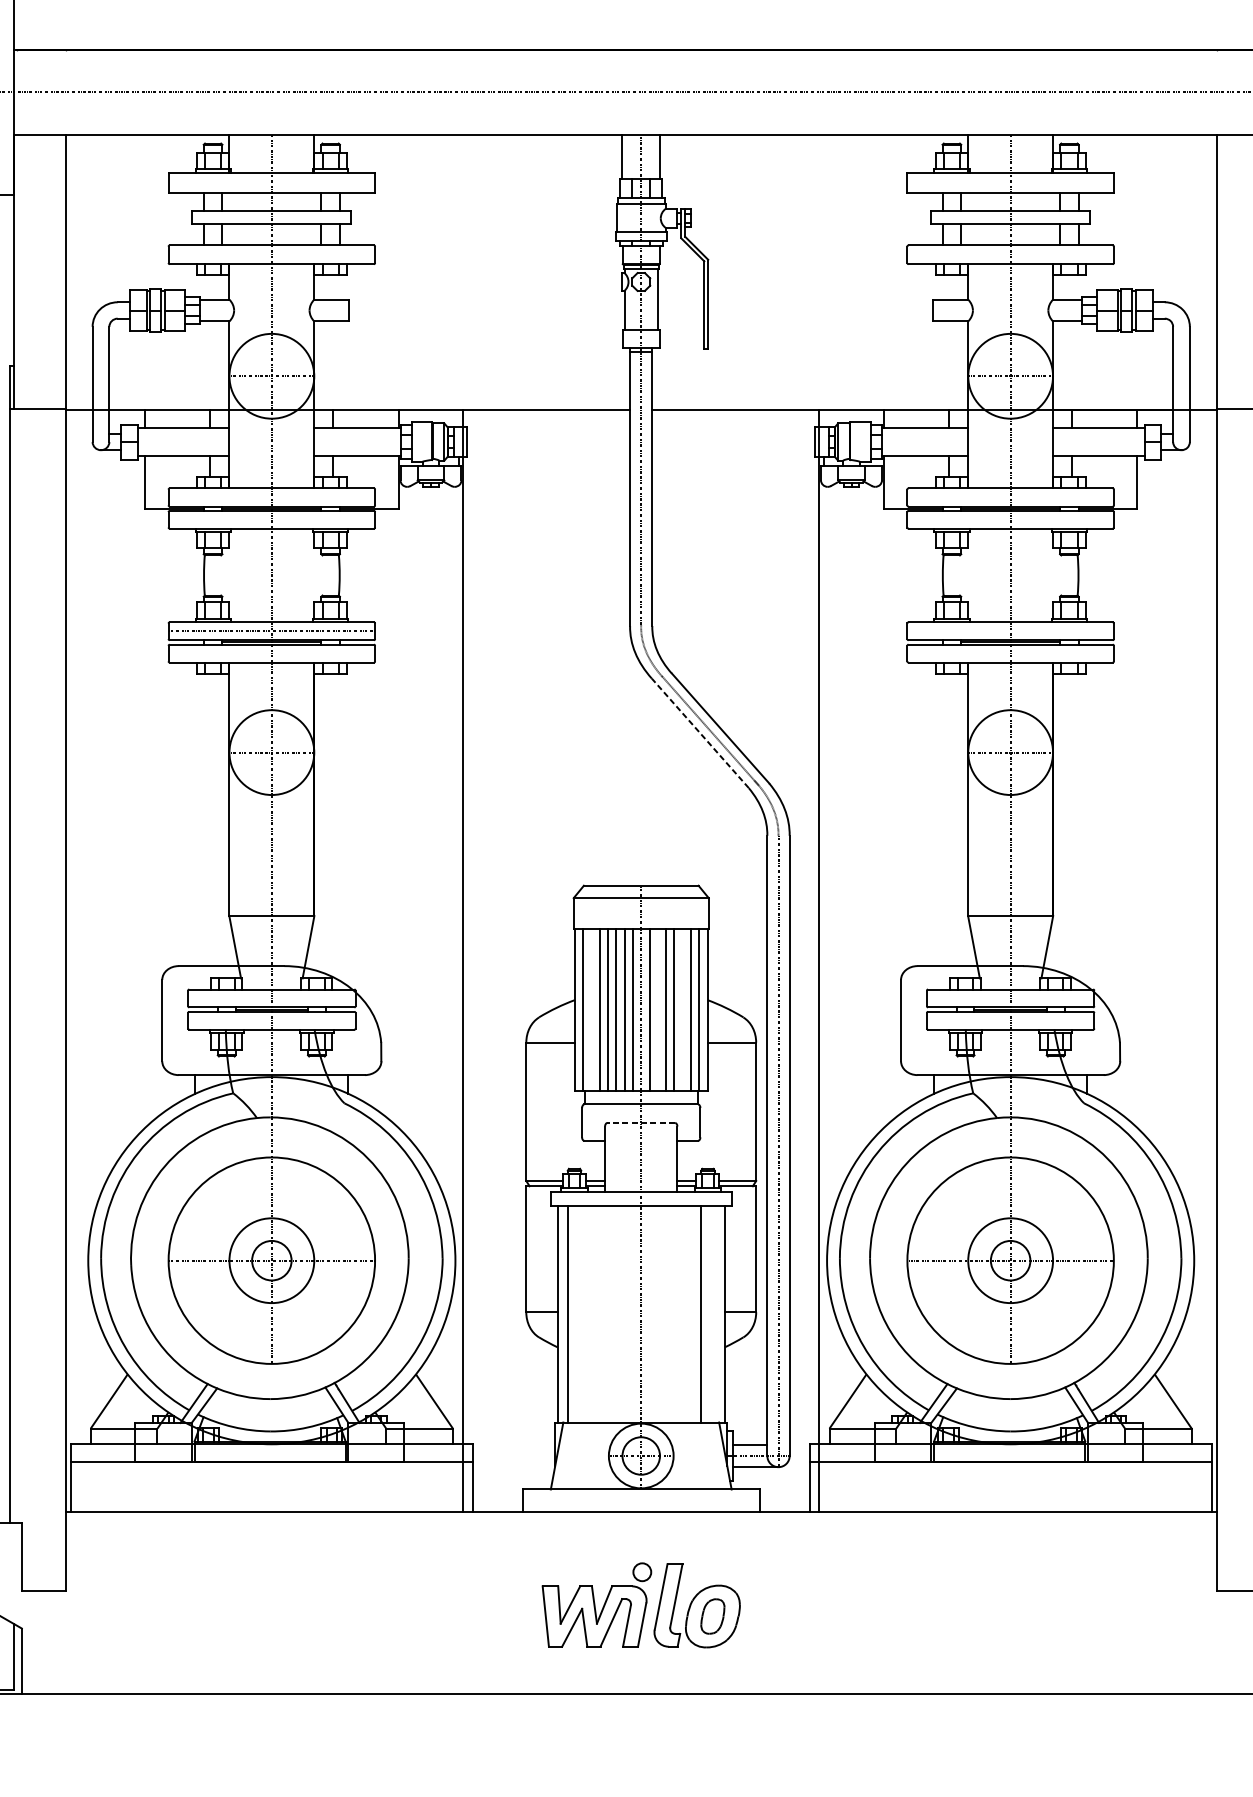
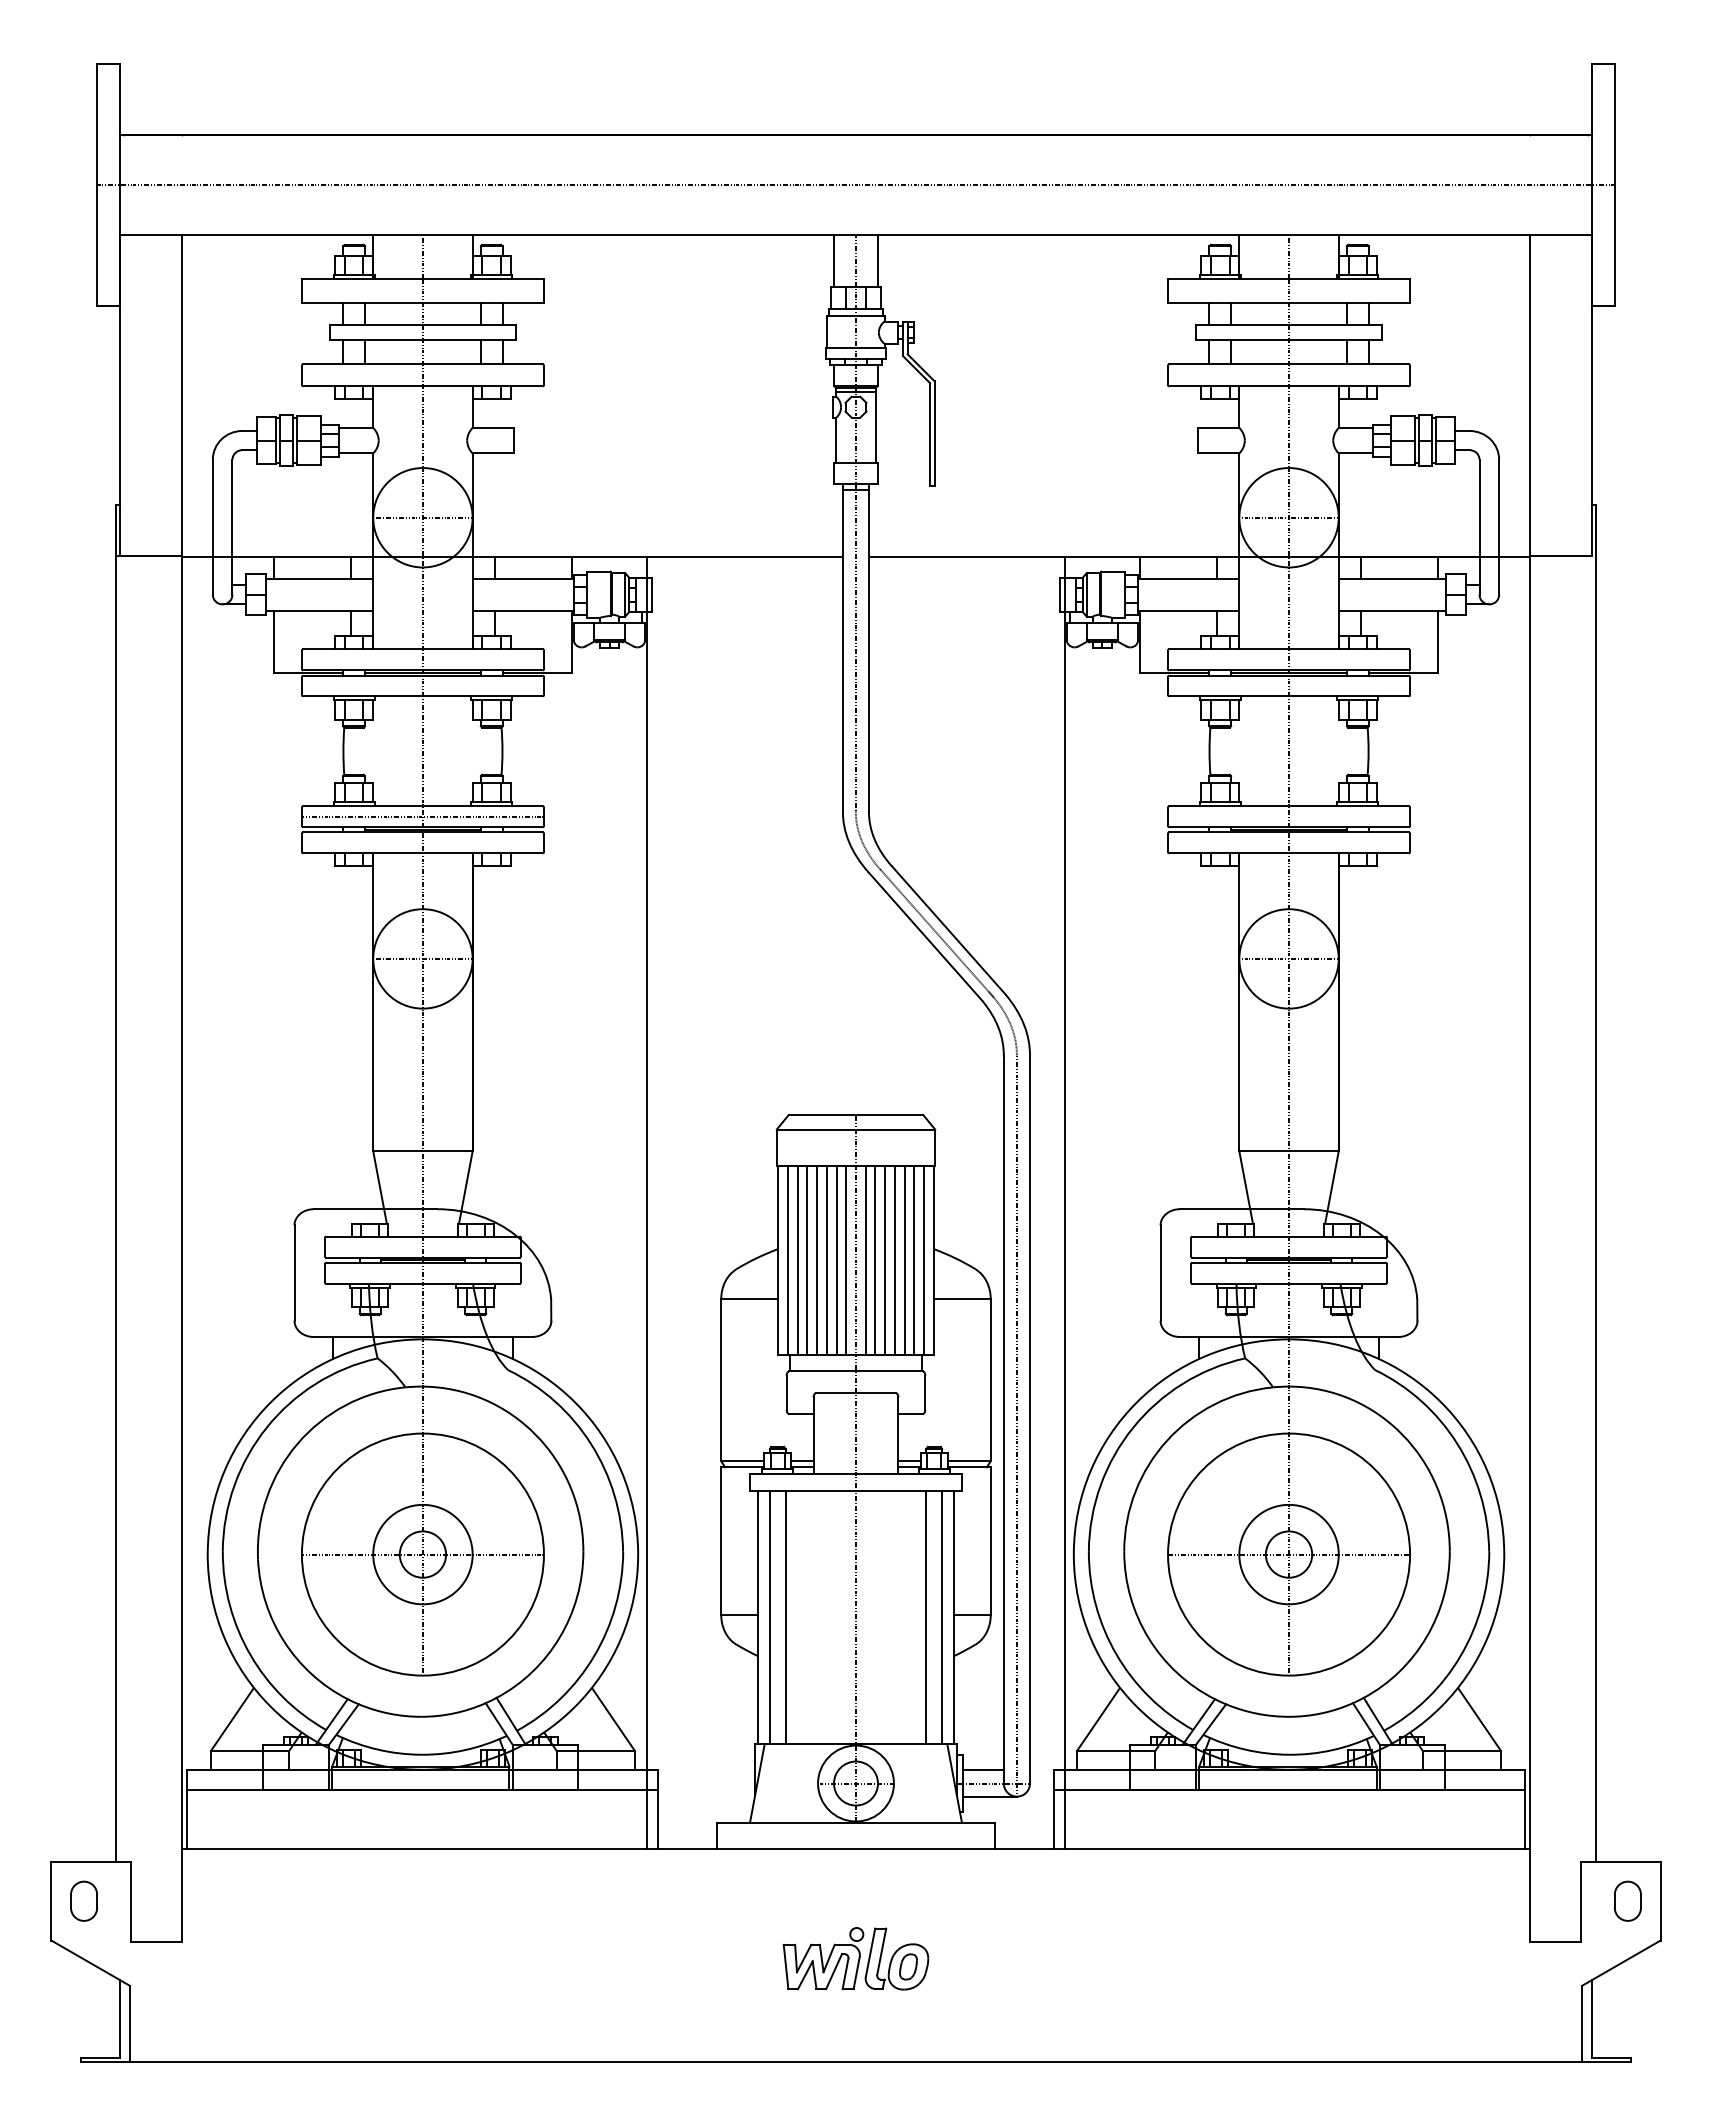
line: (700, 733) -> (925, 936), dashed -> solid
line: (591, 1009) -> (797, 1260), added
line: (657, 1009) -> (875, 1260), added
line: (682, 1009) -> (904, 1260), added
line: (641, 1123) -> (856, 1393), dashed -> solid
line: (581, 1314) -> (785, 1617), added
line: (715, 1314) -> (942, 1617), added
part: (640, 1605) -> (855, 1958), size x0.62

